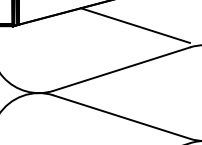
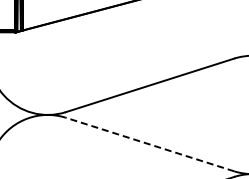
line: (135, 25) -> (166, 31), removed
line: (121, 117) -> (149, 144), solid -> dashed

